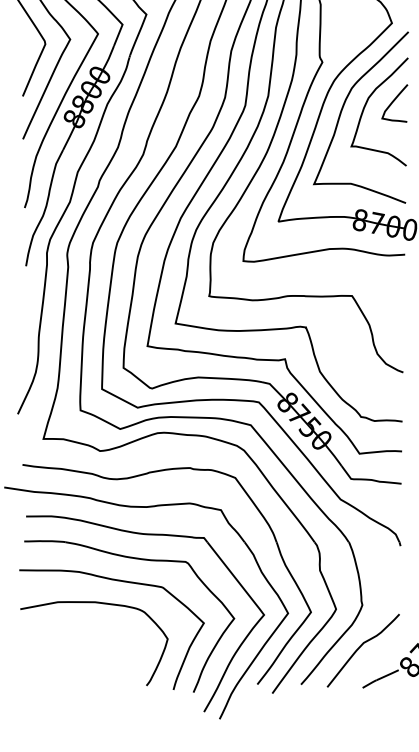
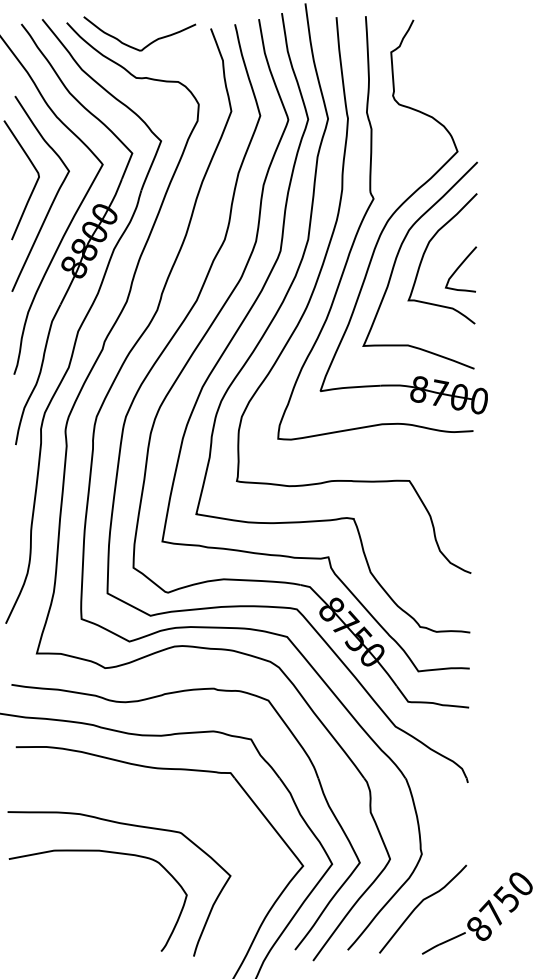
curve: (392, 103) -> (458, 269), moved
part: (139, 559) -> (152, 799), removed

